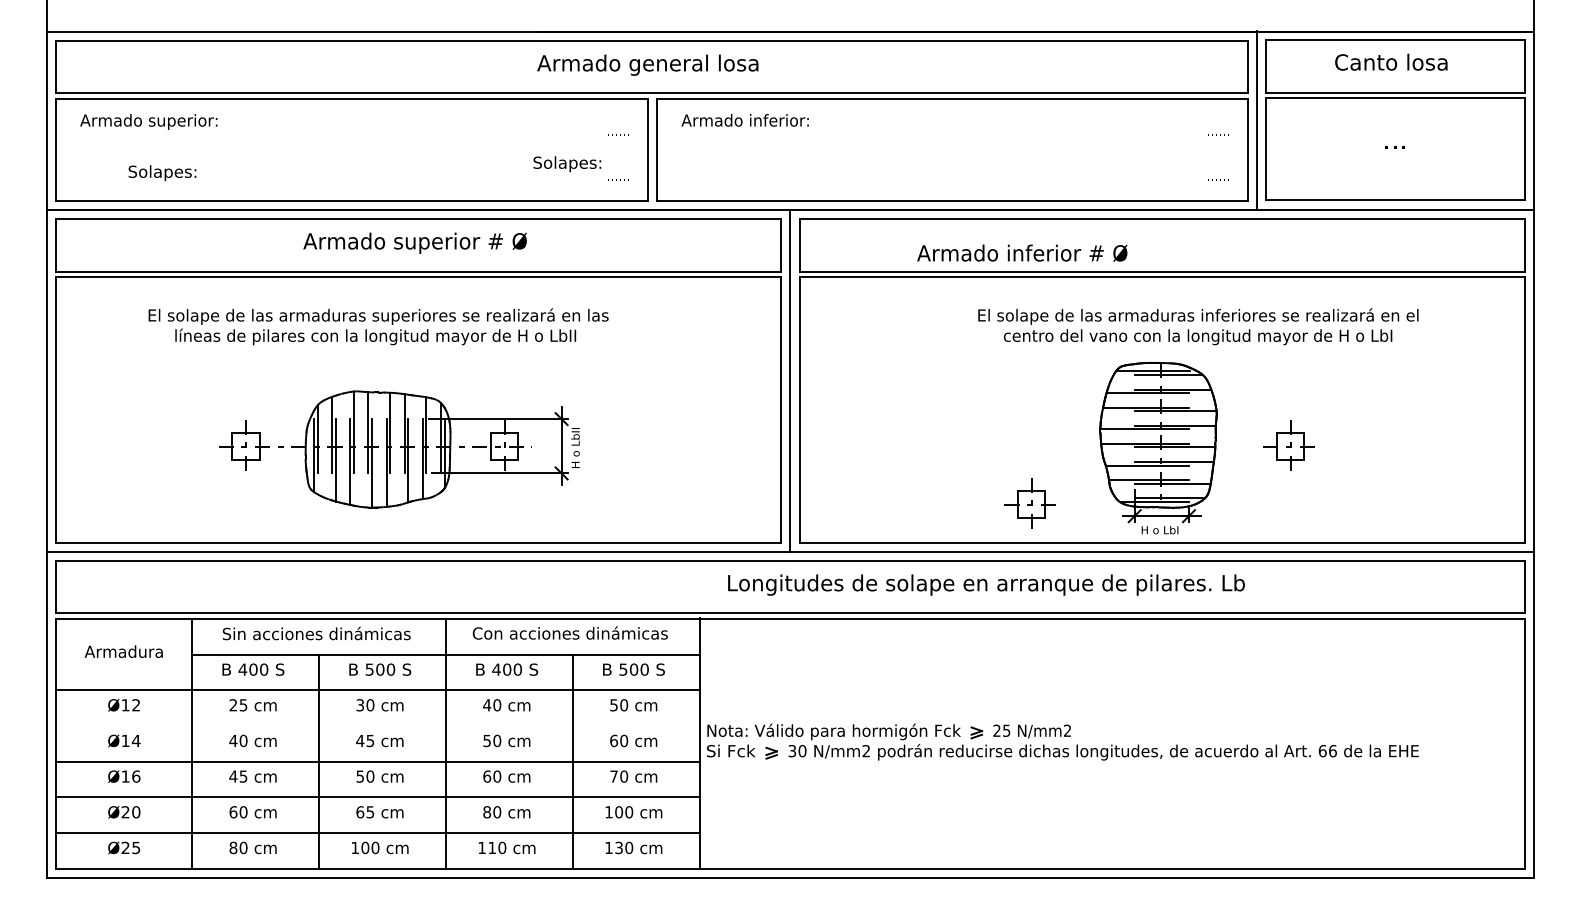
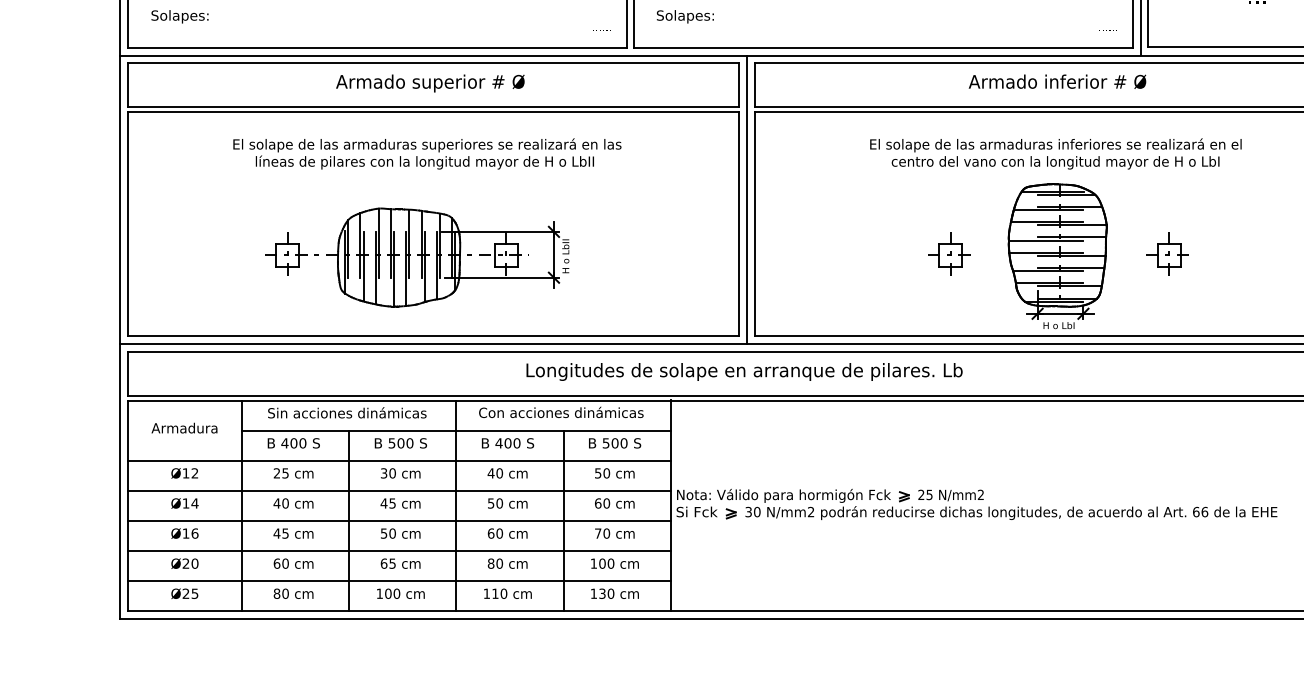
text: (567, 164) -> (685, 17), moved
text: (162, 173) -> (180, 17), moved
text: (1022, 252) -> (1057, 81), moved
text: (378, 326) -> (427, 153), moved
text: (1198, 326) -> (1056, 153), moved
part: (1029, 503) -> (948, 254), moved
text: (986, 584) -> (744, 371), moved
line: (377, 726) -> (398, 491), added

